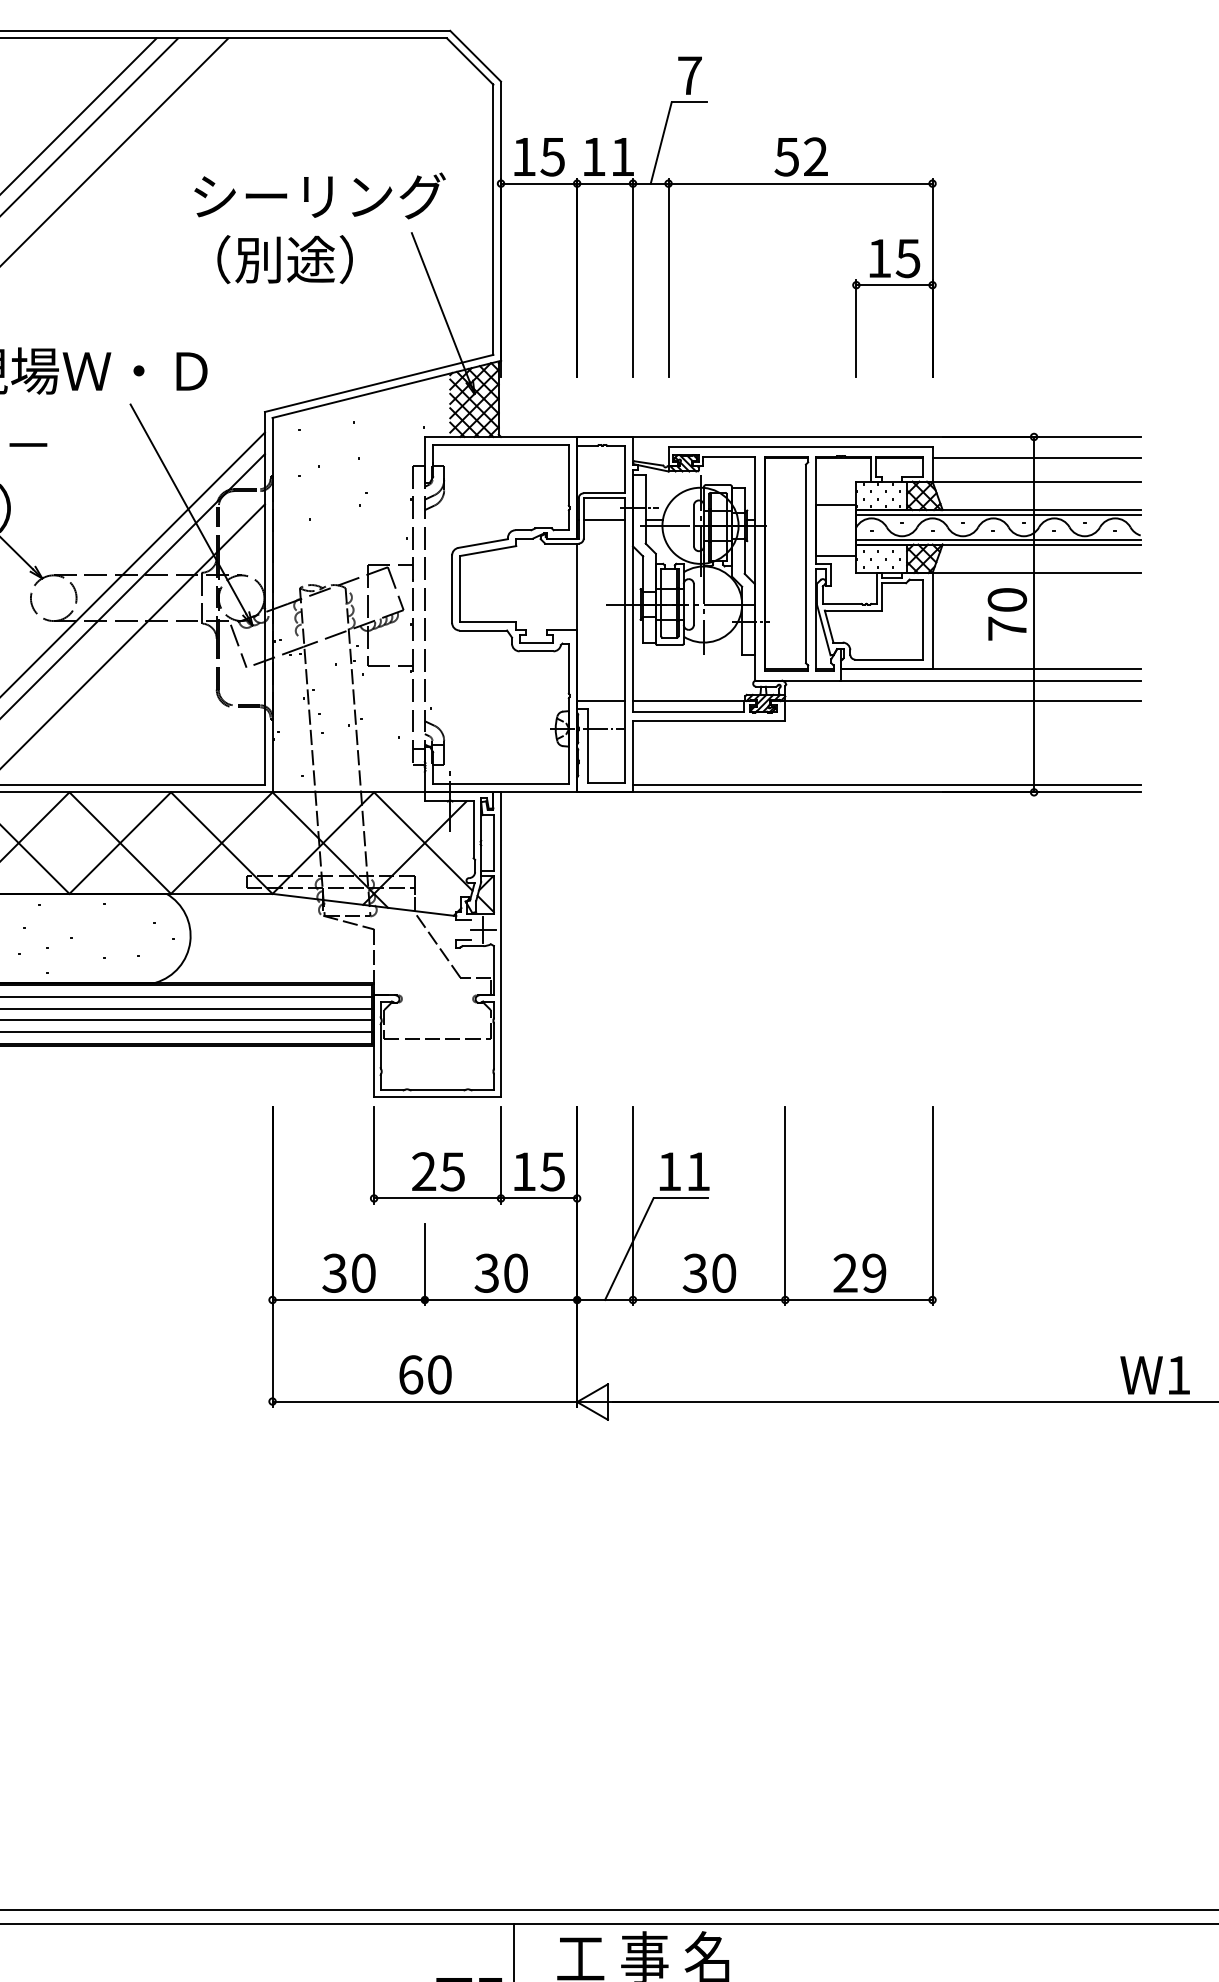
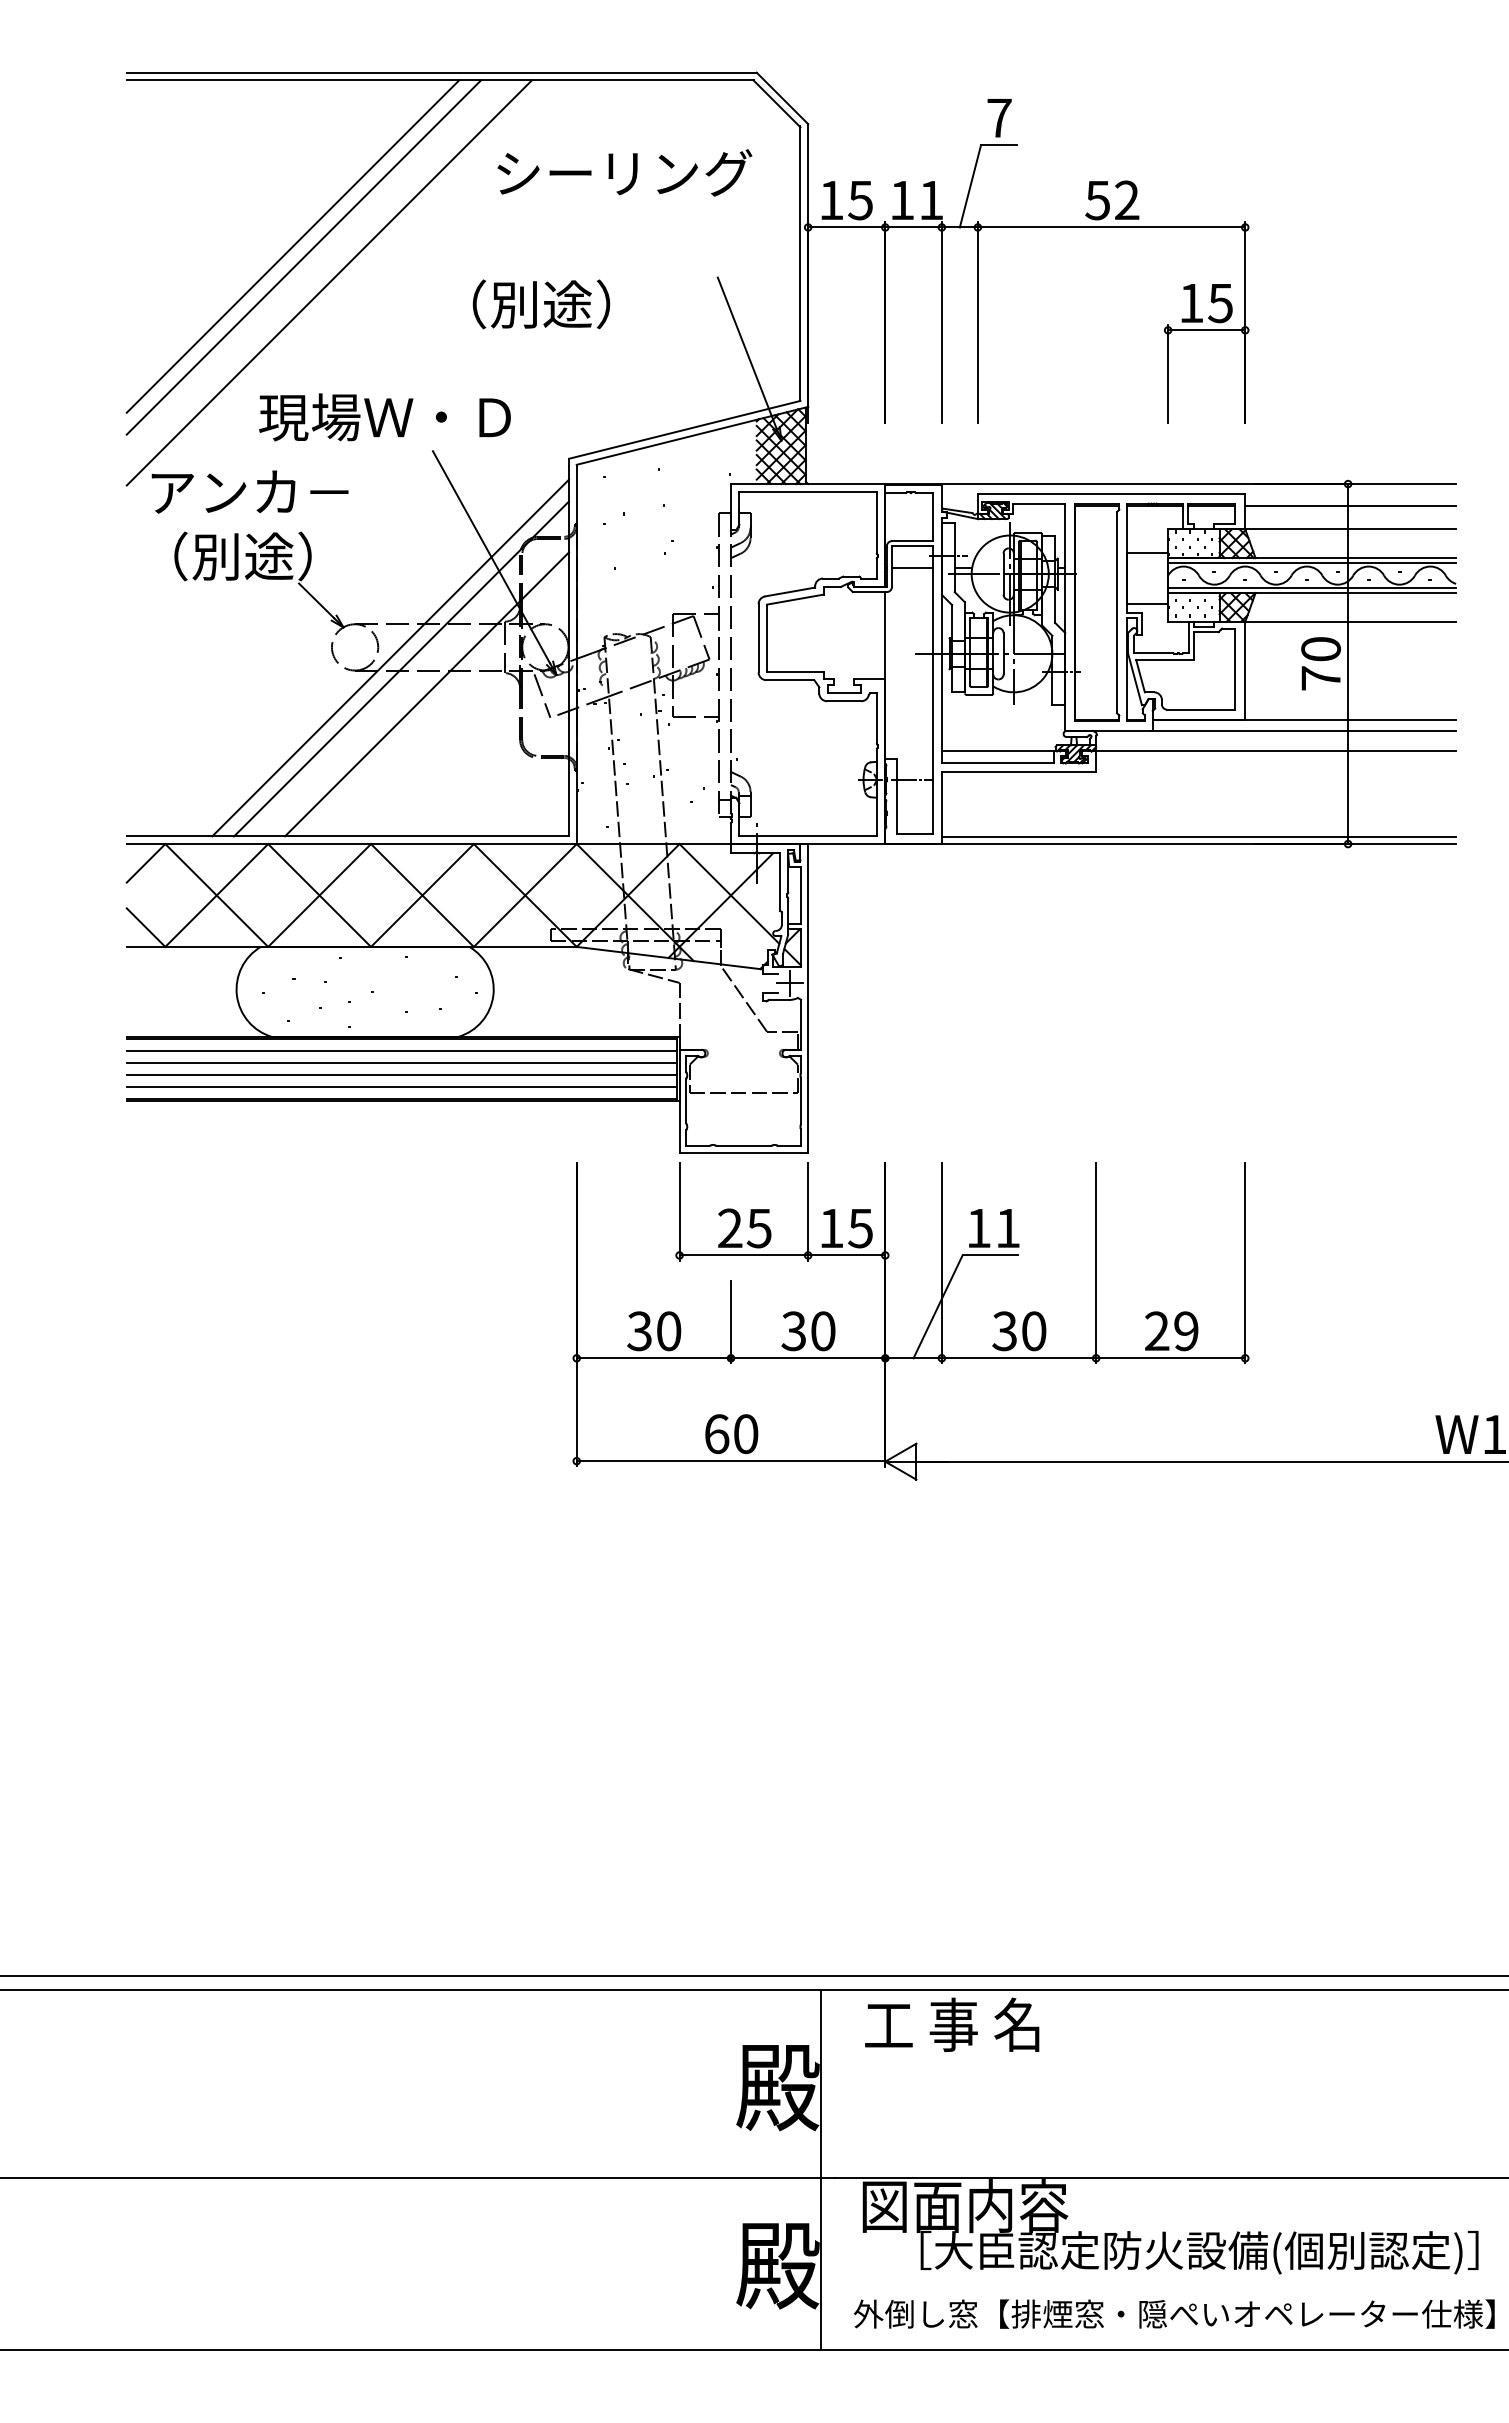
text: (319, 195) -> (624, 172), moved
text: (285, 259) -> (541, 304), moved
line: (601, 700) -> (909, 751), removed

